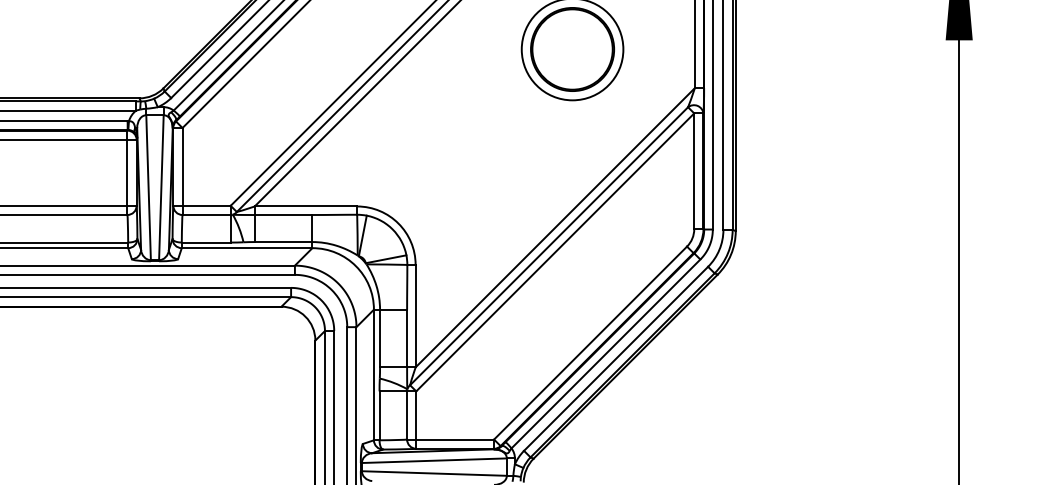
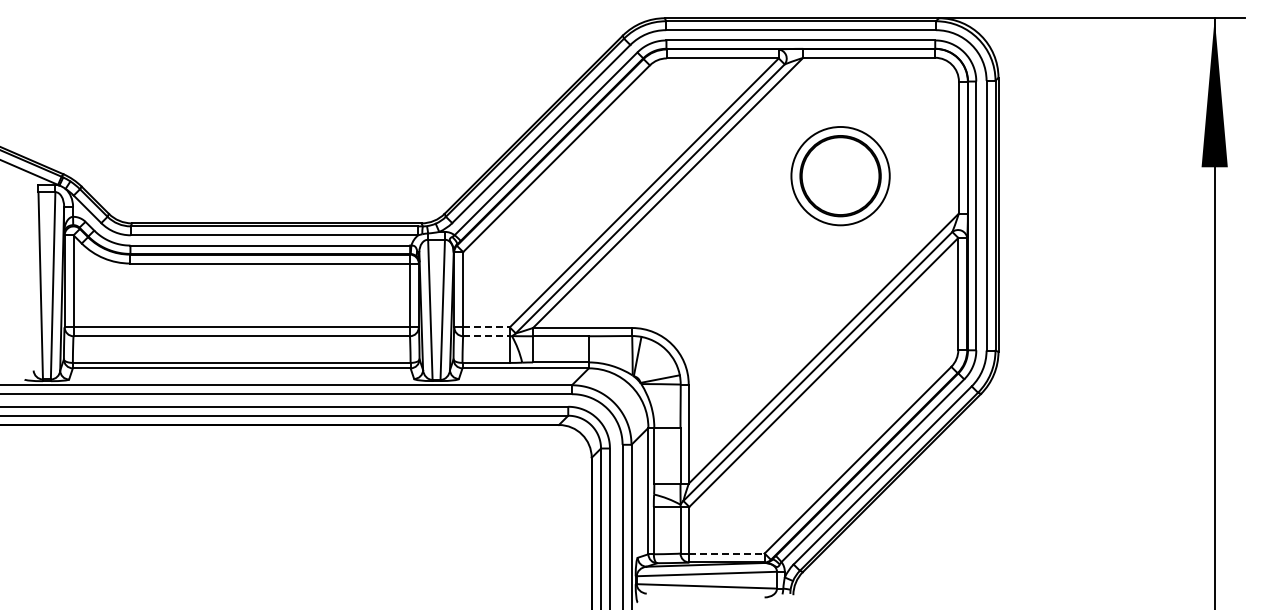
line: (207, 205) -> (487, 327), solid -> dashed
line: (207, 215) -> (487, 336), solid -> dashed
line: (455, 439) -> (727, 553), solid -> dashed

